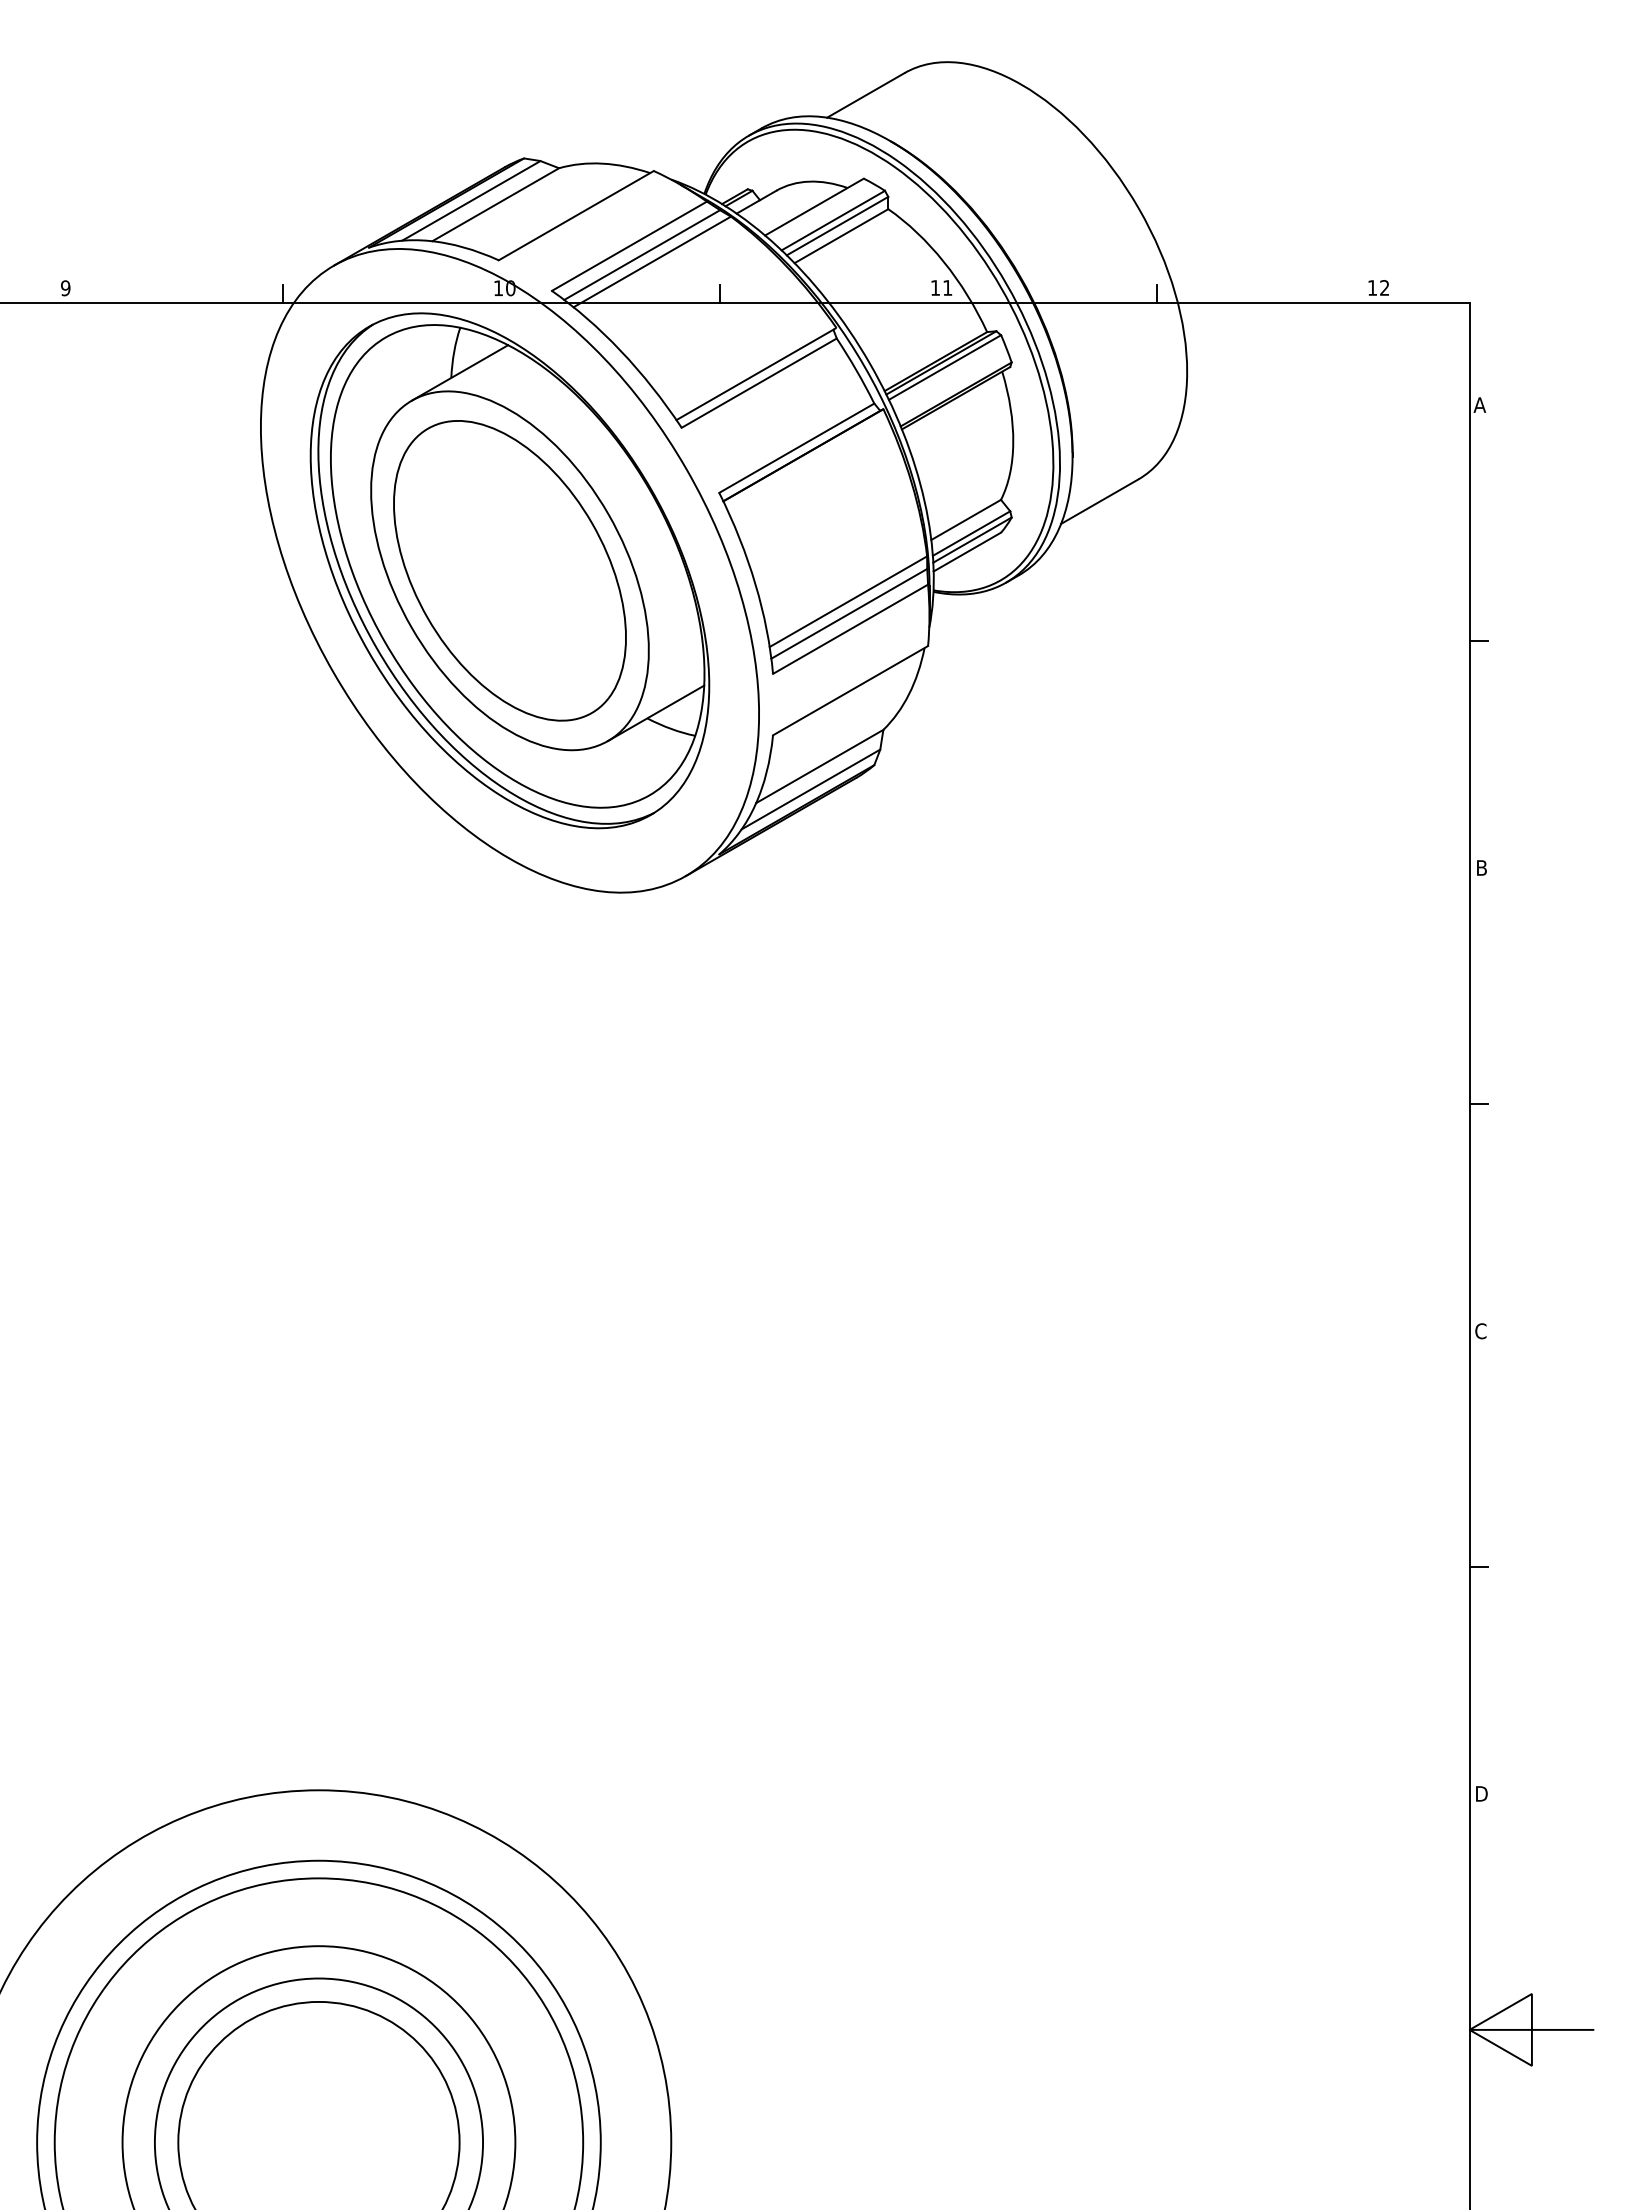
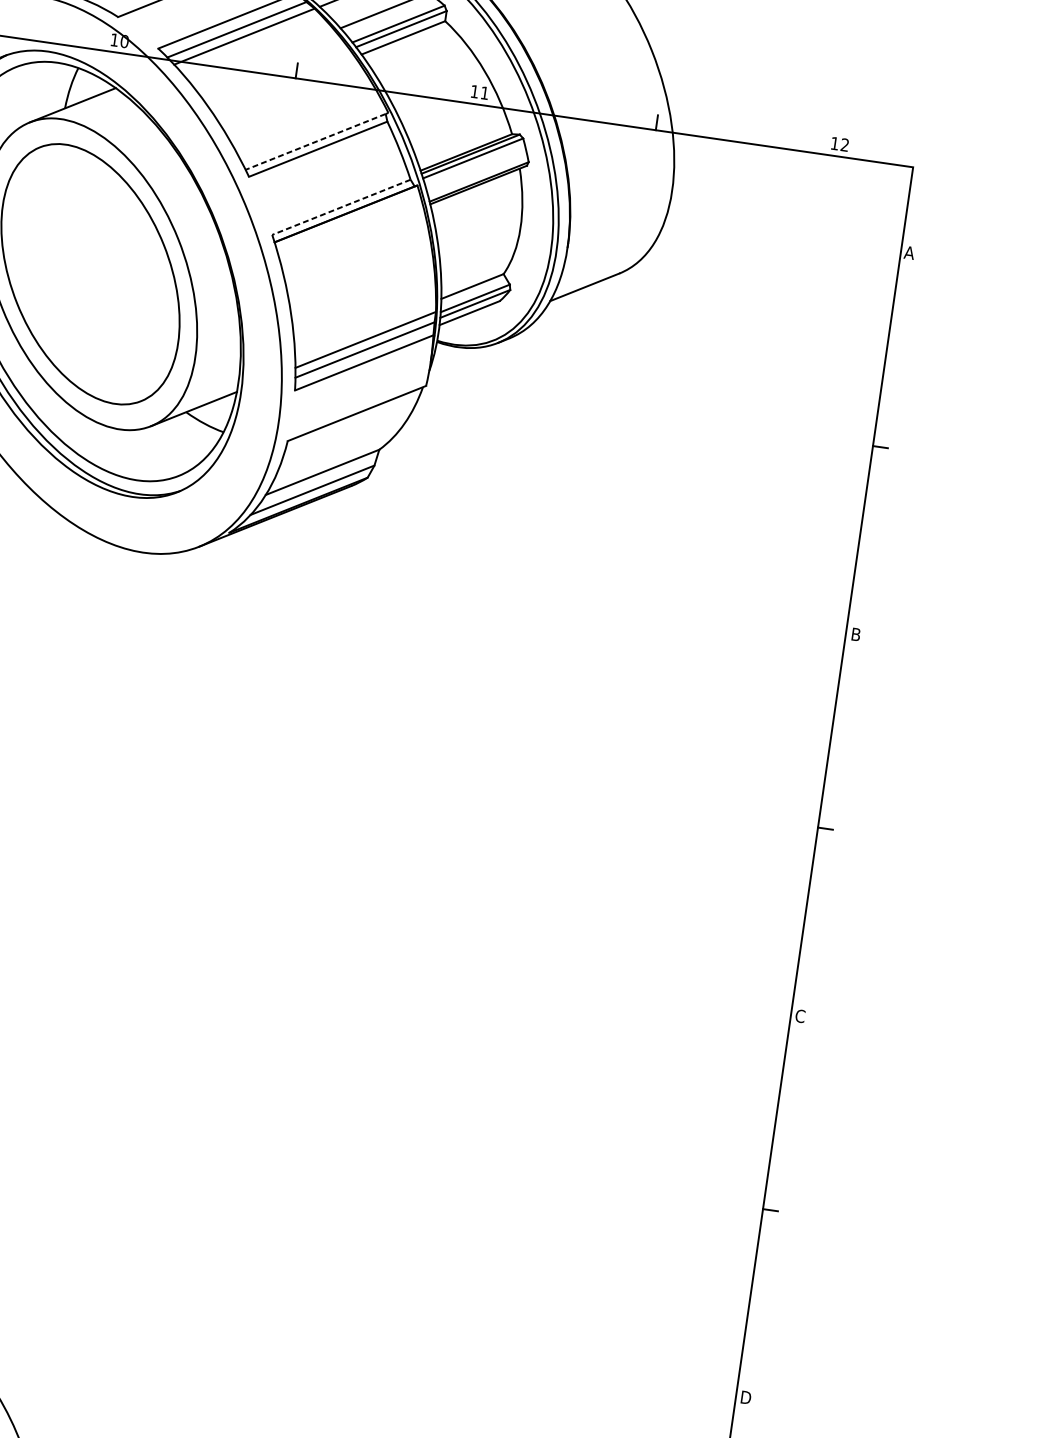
line: (754, 374) -> (315, 141), solid -> dashed
line: (796, 448) -> (341, 207), solid -> dashed

